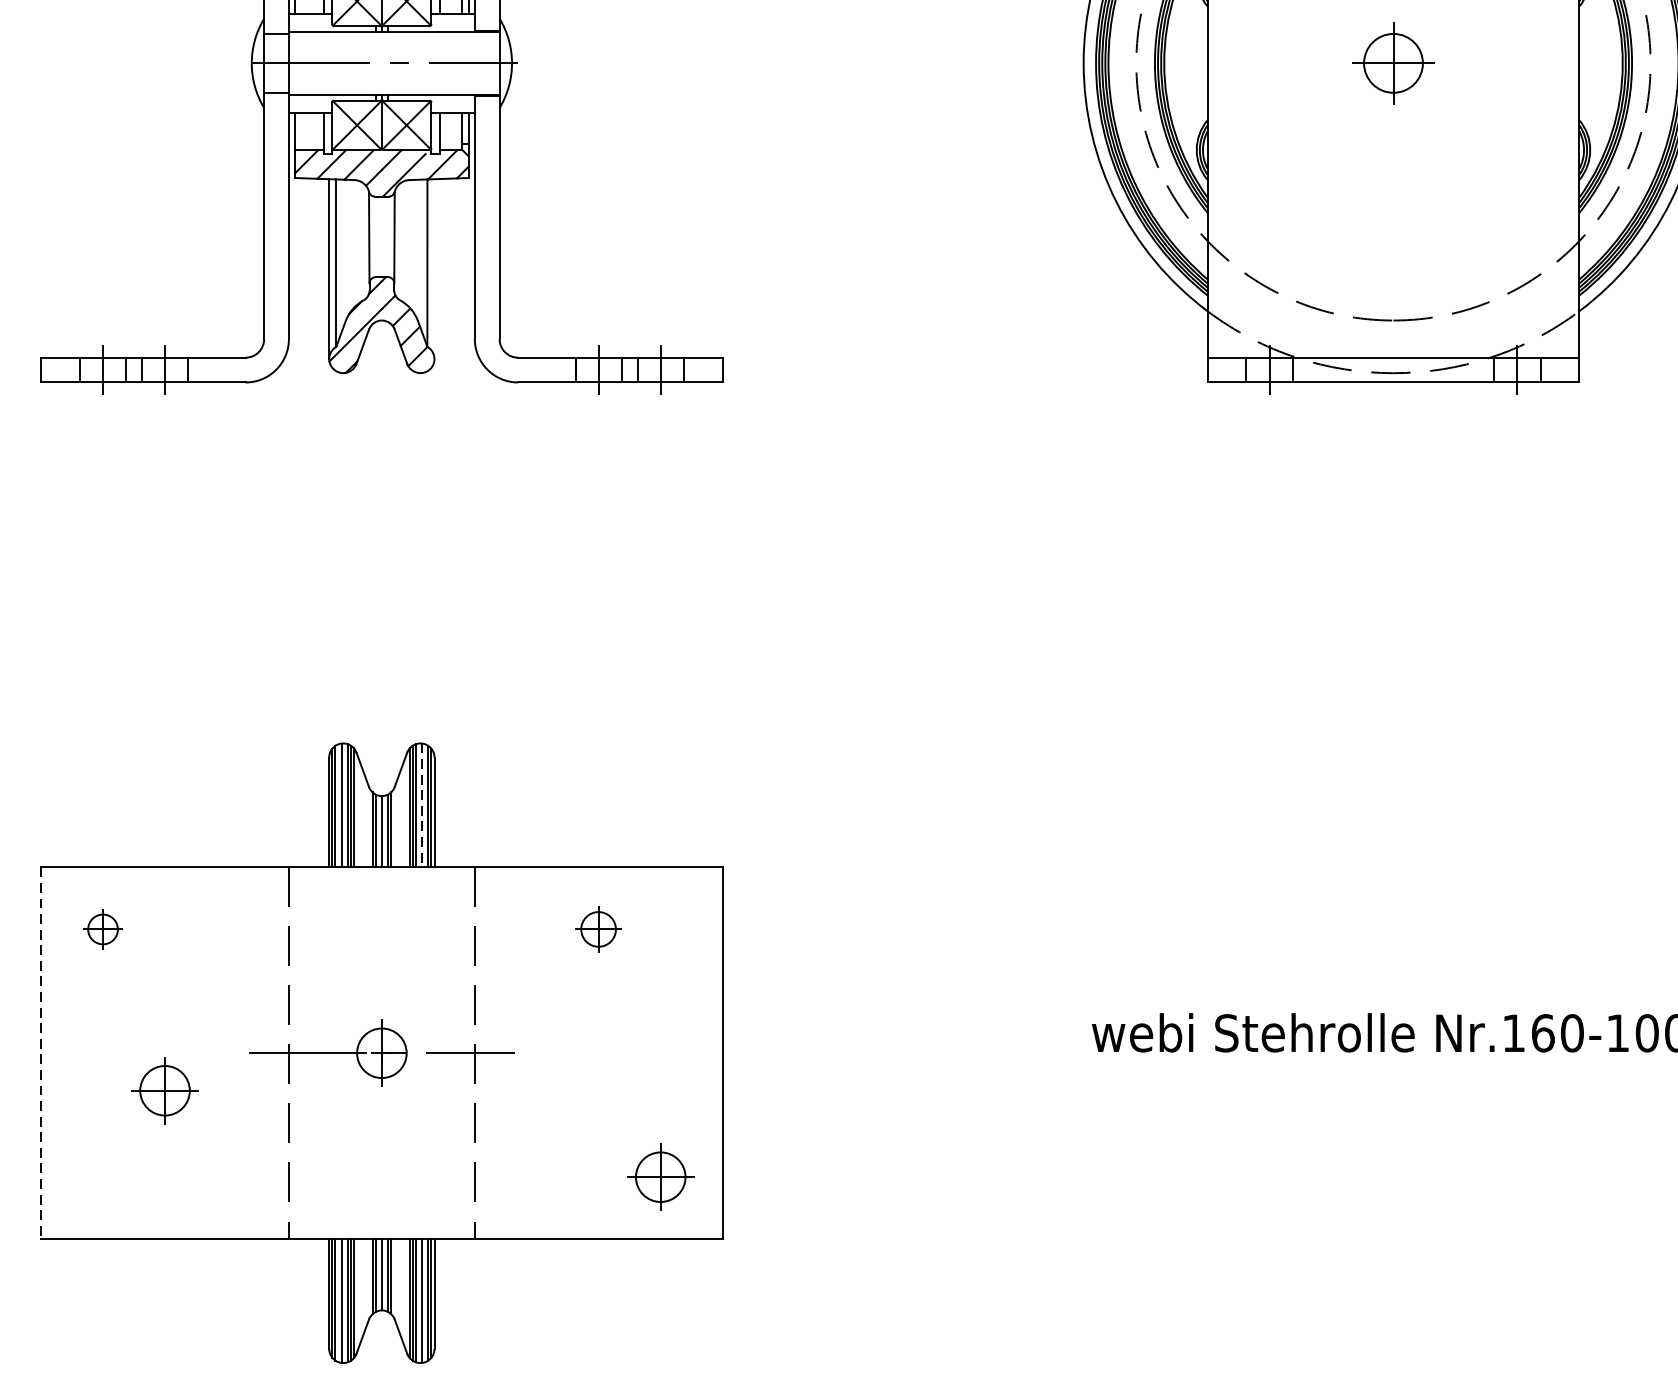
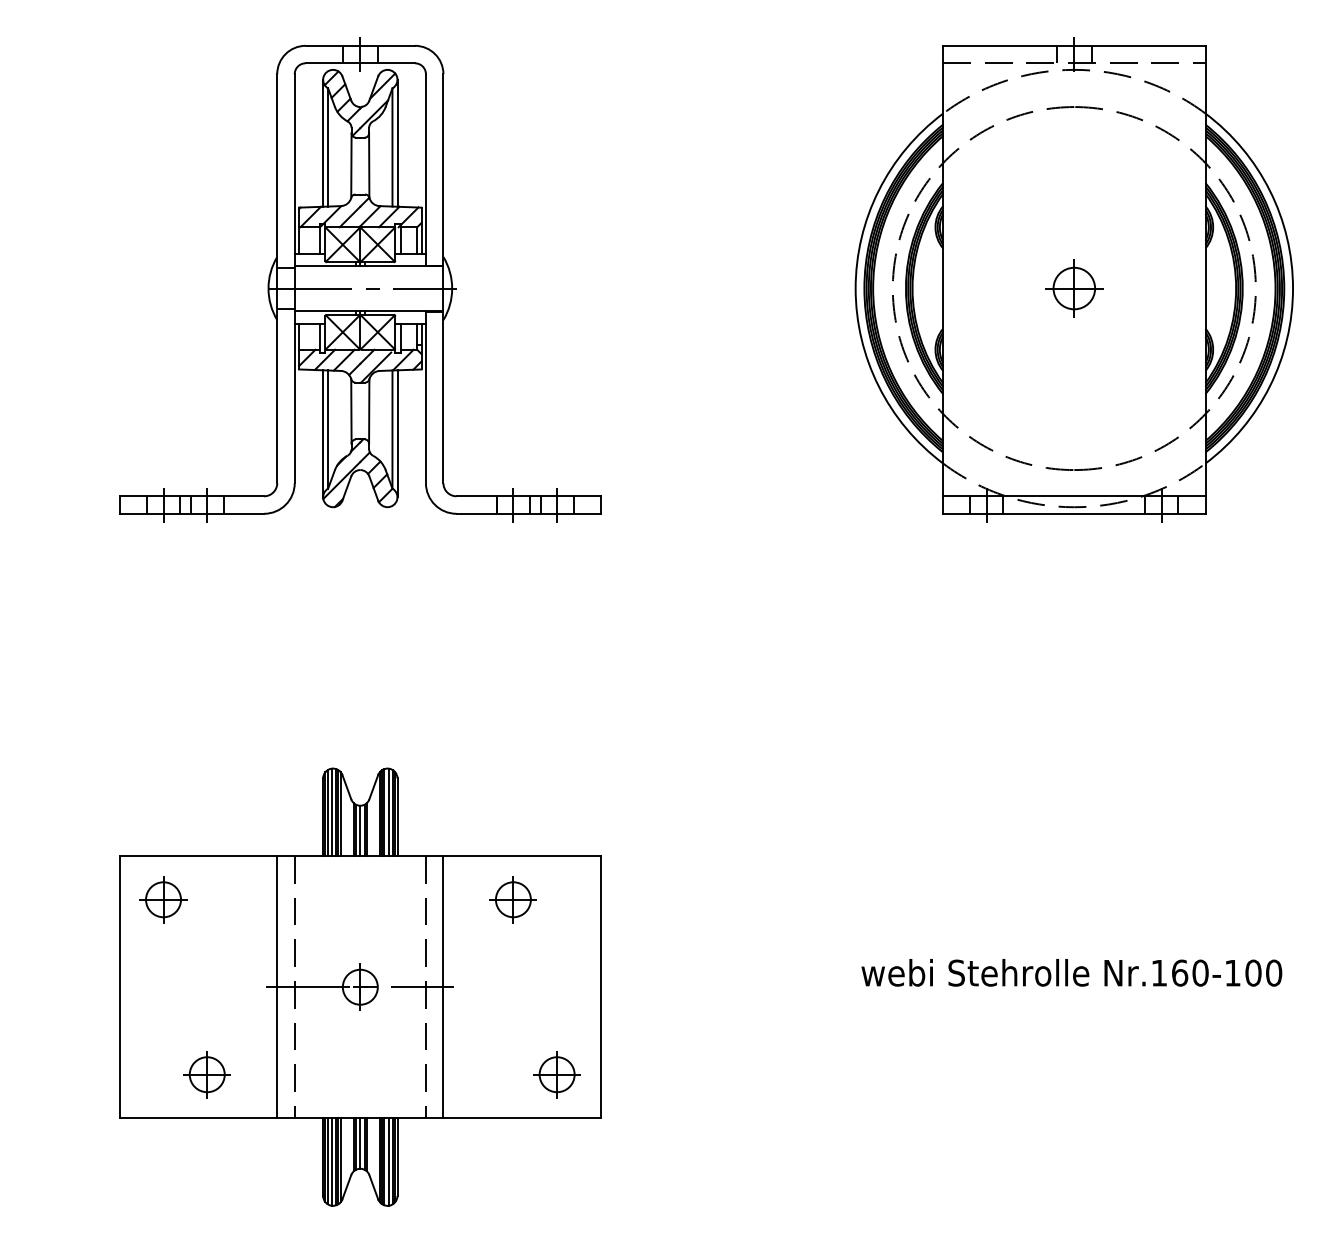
line: (434, 268) -> (397, 433), added
line: (421, 805) -> (388, 812), dashed -> solid
part: (103, 928) -> (163, 899), size x1.67
part: (597, 928) -> (512, 899), size x1.43
line: (40, 1053) -> (119, 987), dashed -> solid
line: (264, 1053) -> (277, 987), added
line: (499, 1053) -> (443, 987), added
part: (163, 1090) -> (206, 1074), moved

